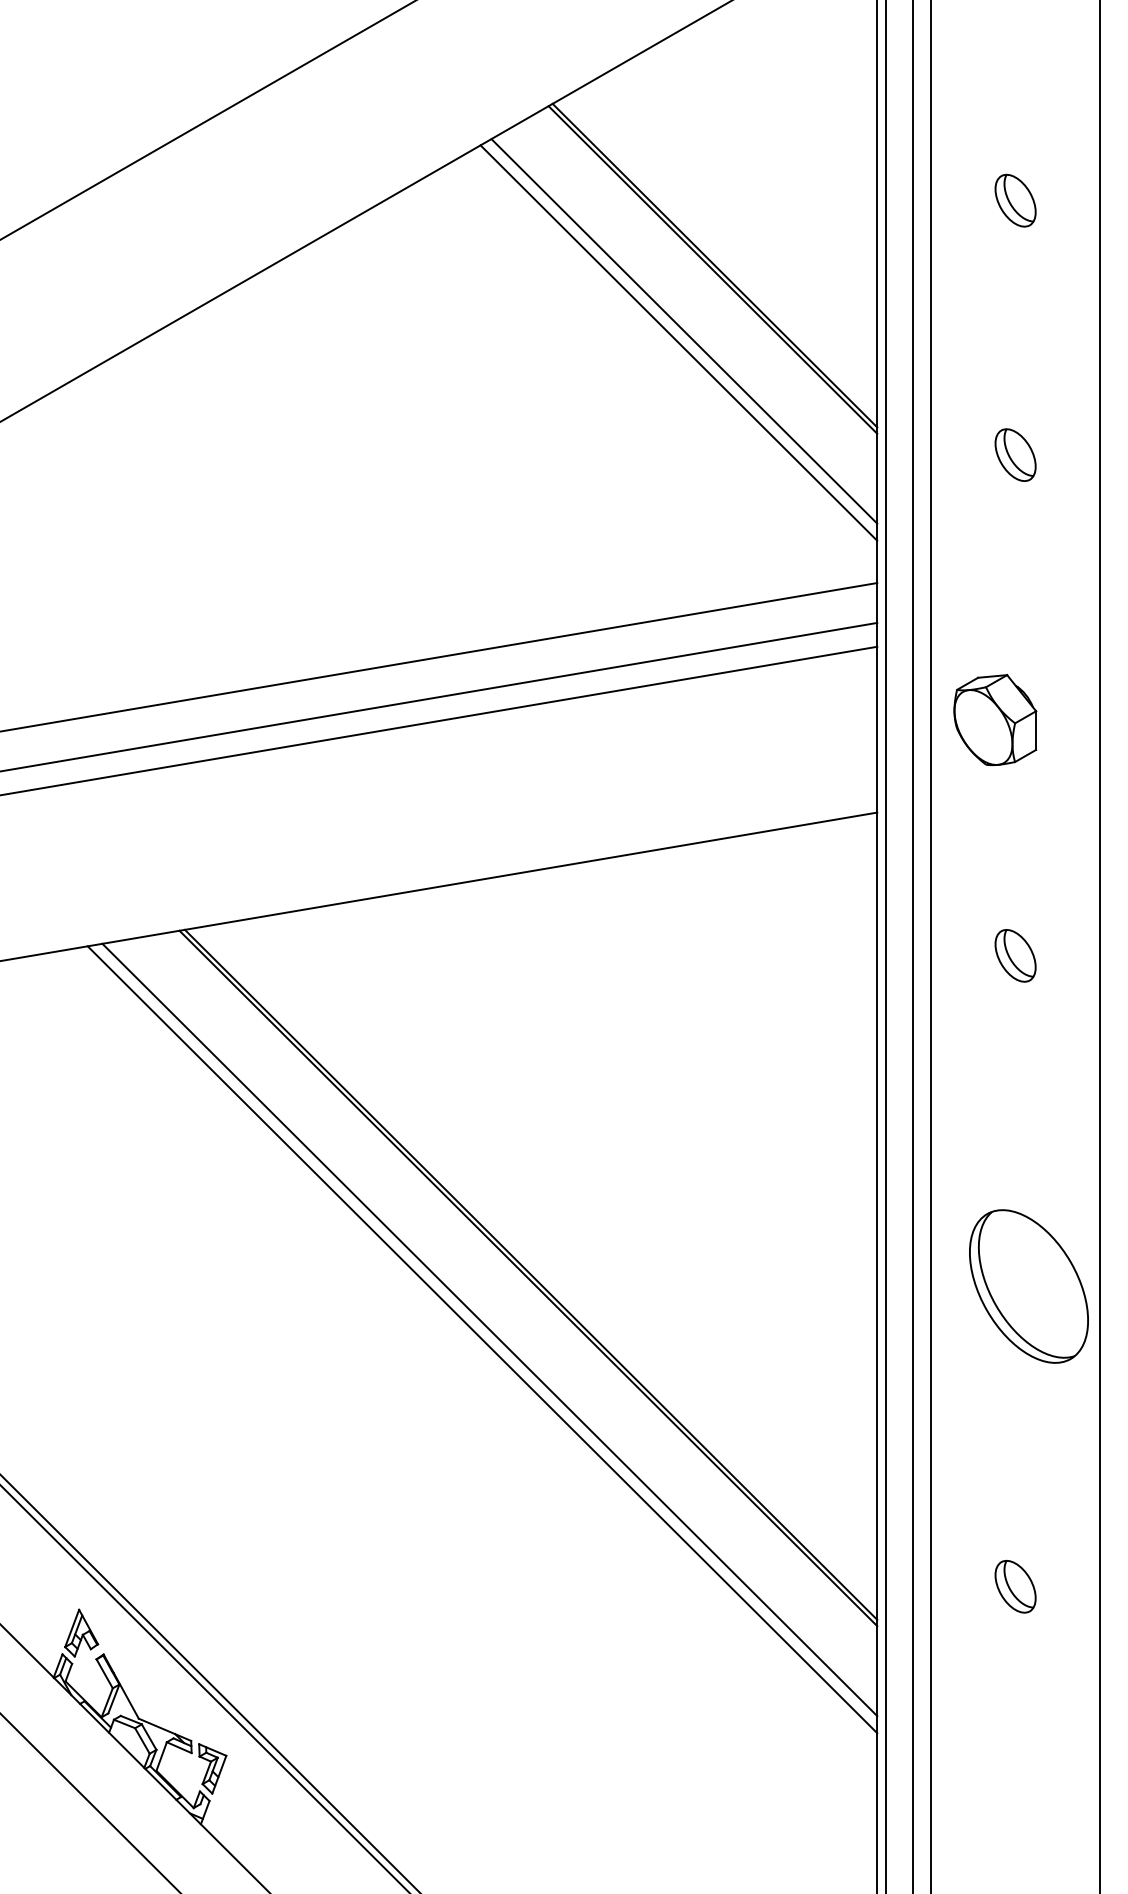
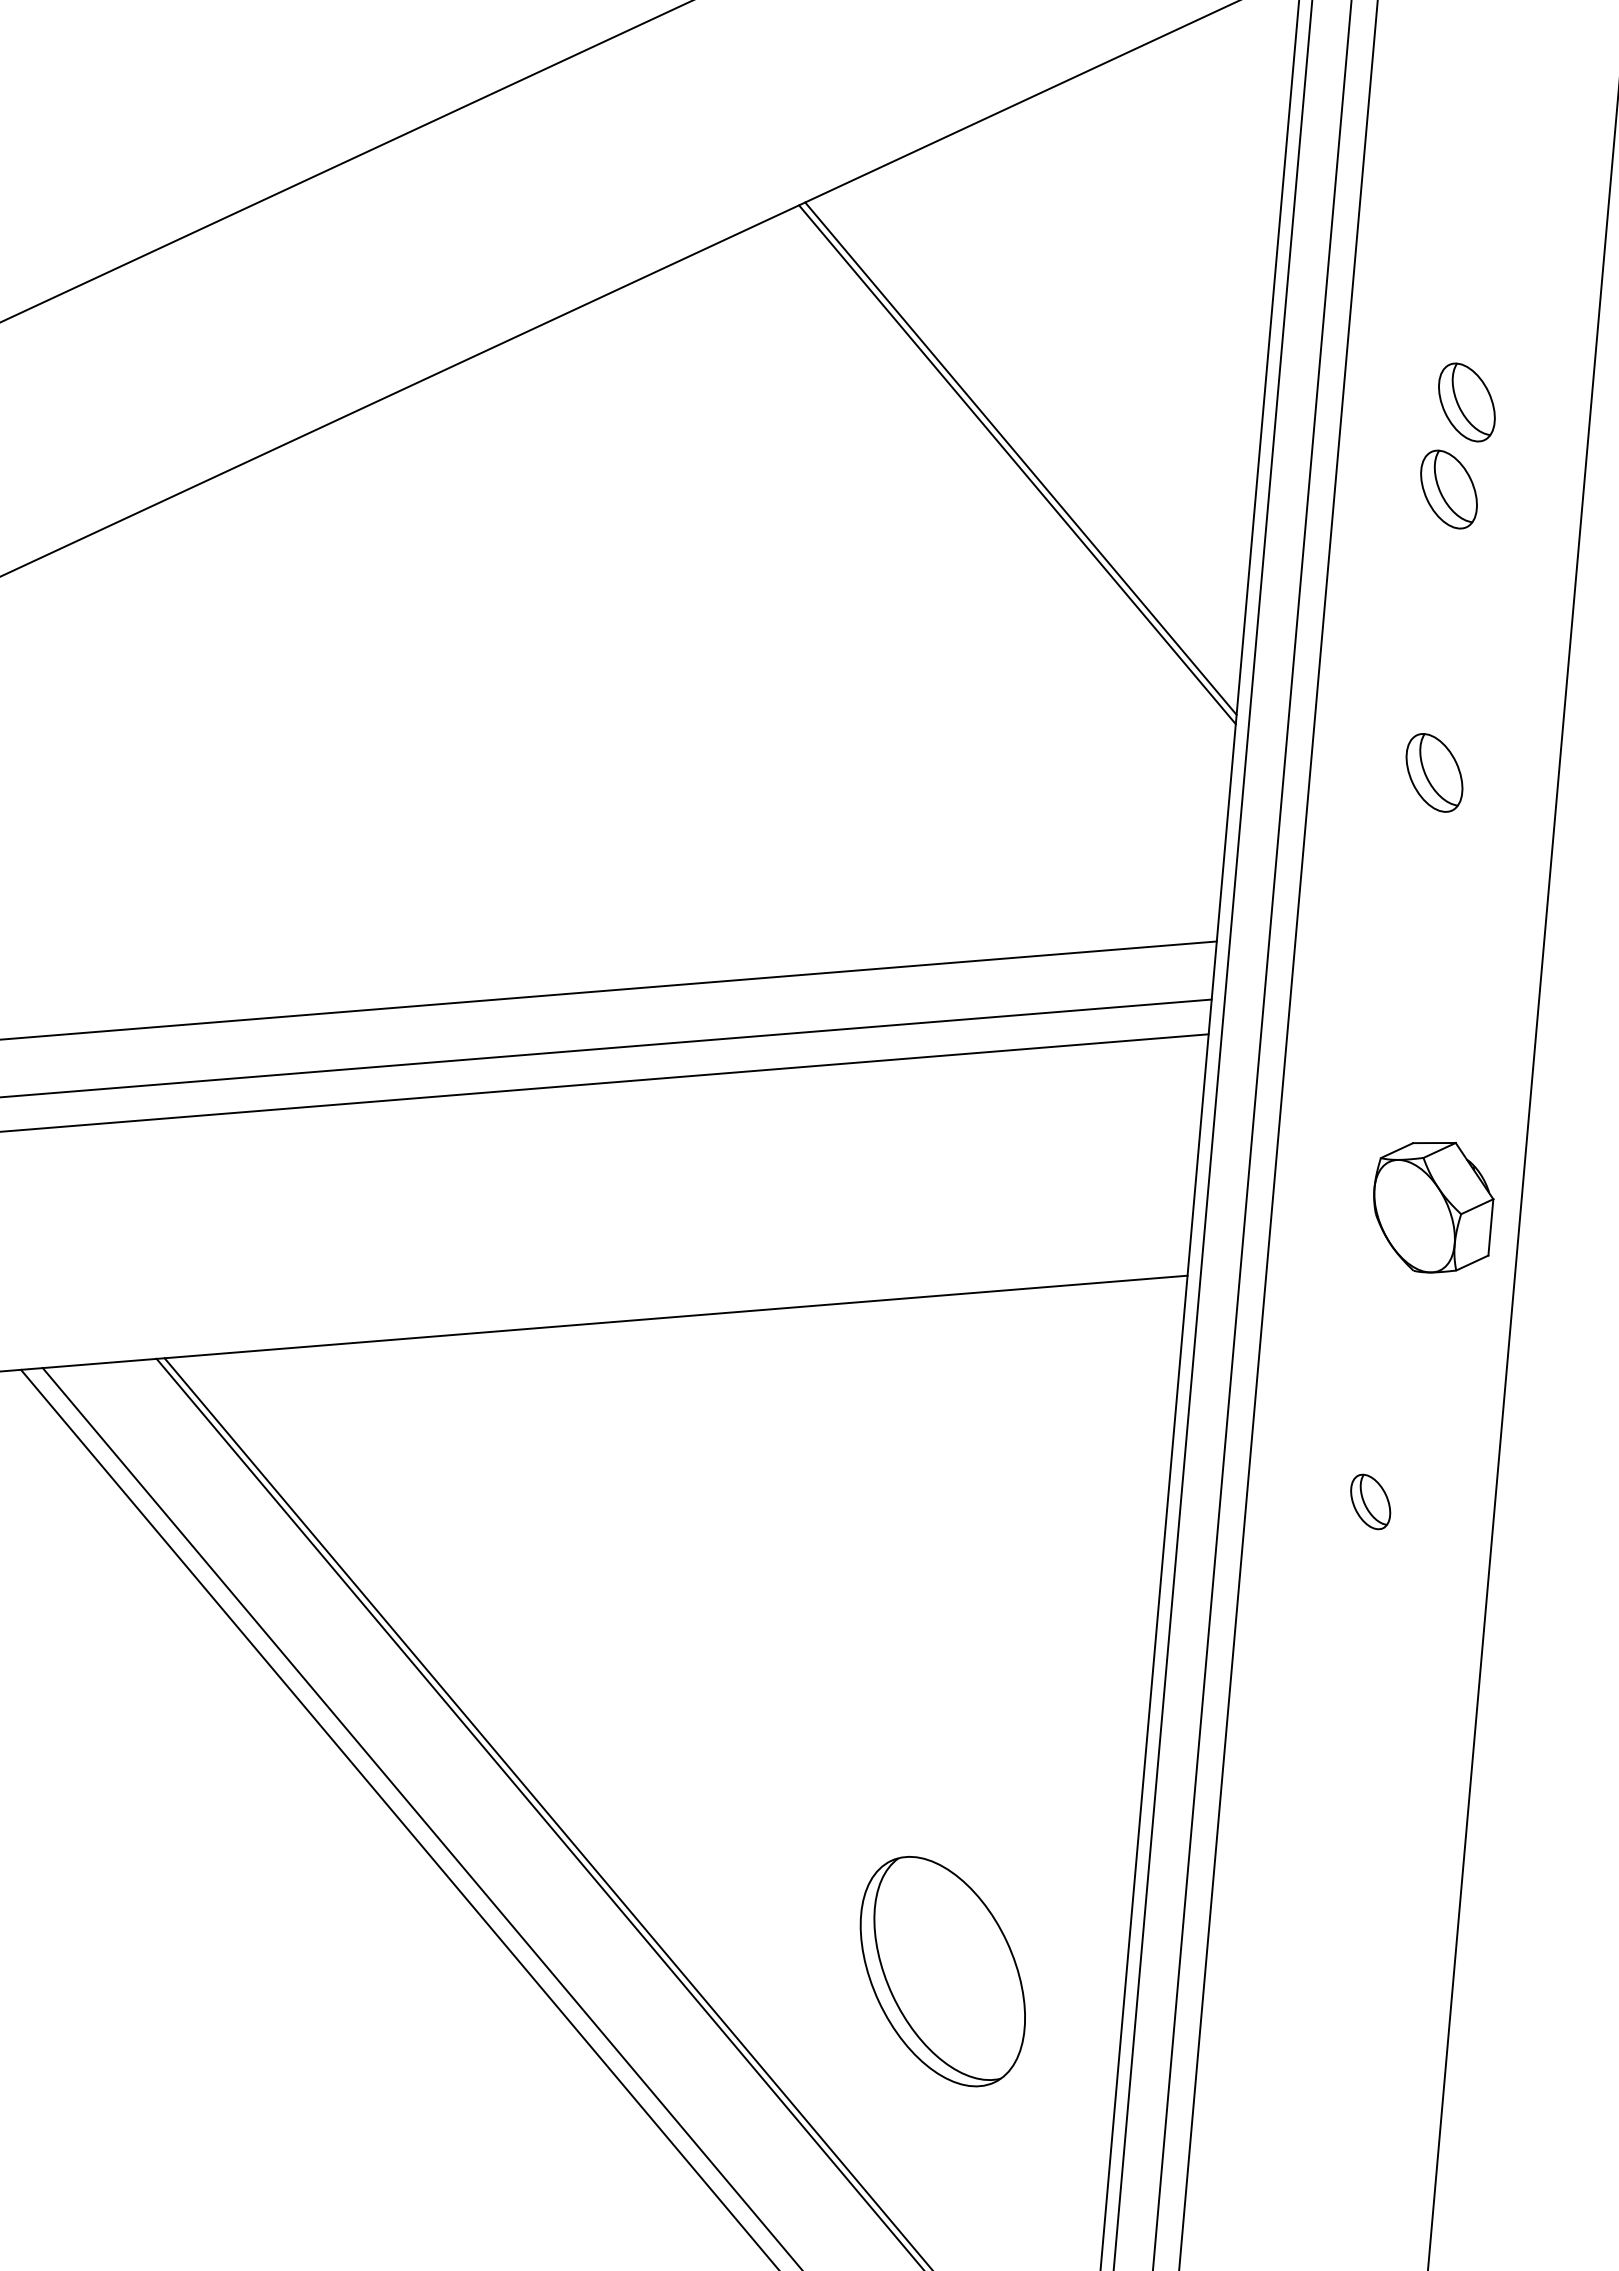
part: (1008, 260) -> (1448, 488), added
line: (684, 331) -> (968, 550), removed
line: (678, 342) -> (958, 565), removed
part: (995, 720) -> (1433, 1207), moved
part: (1015, 955) -> (1370, 1501), size x0.7
part: (1028, 1286) -> (942, 1971), moved

